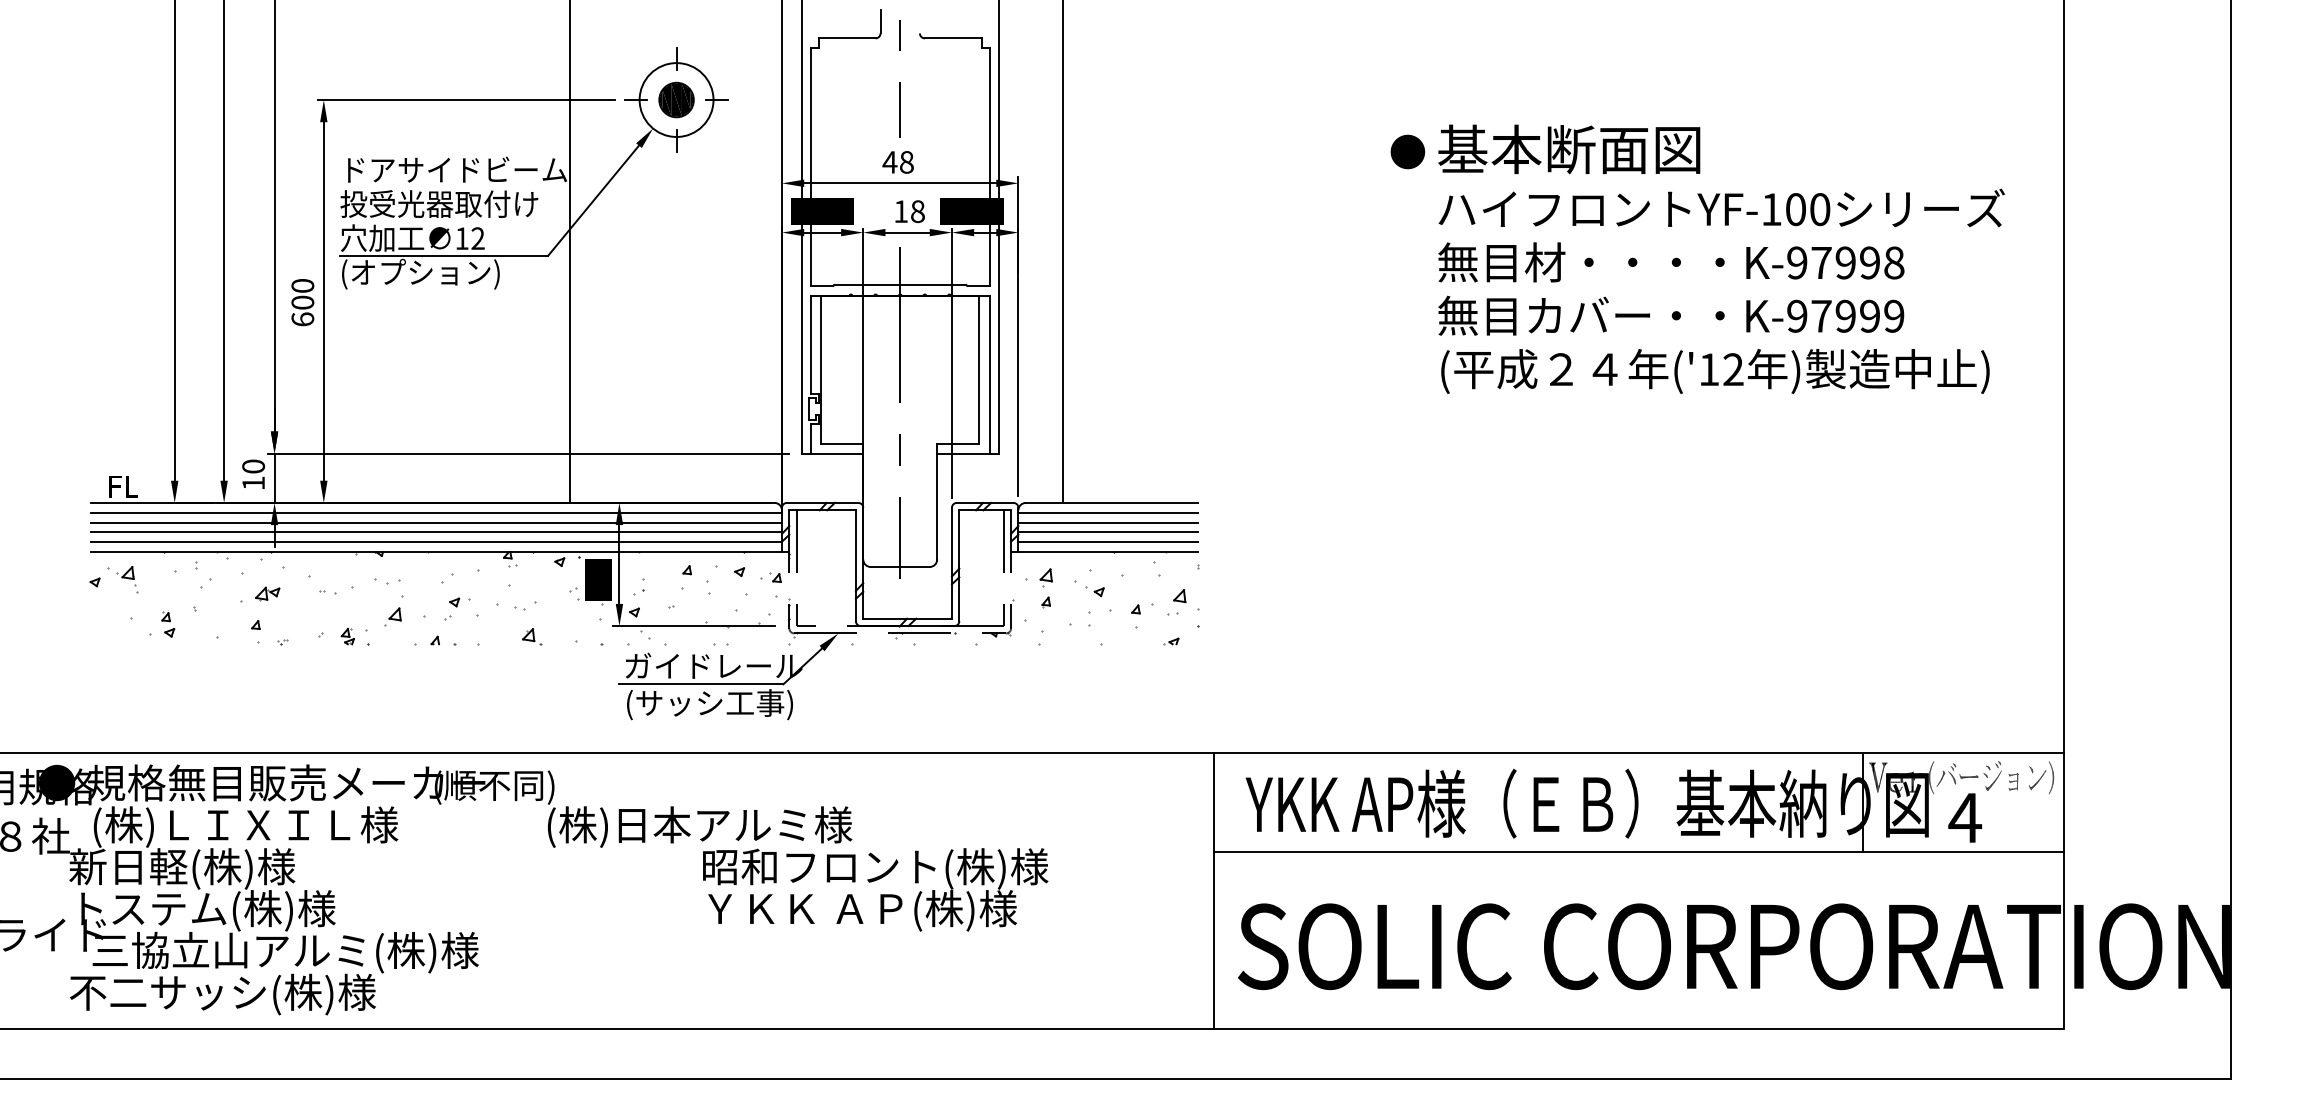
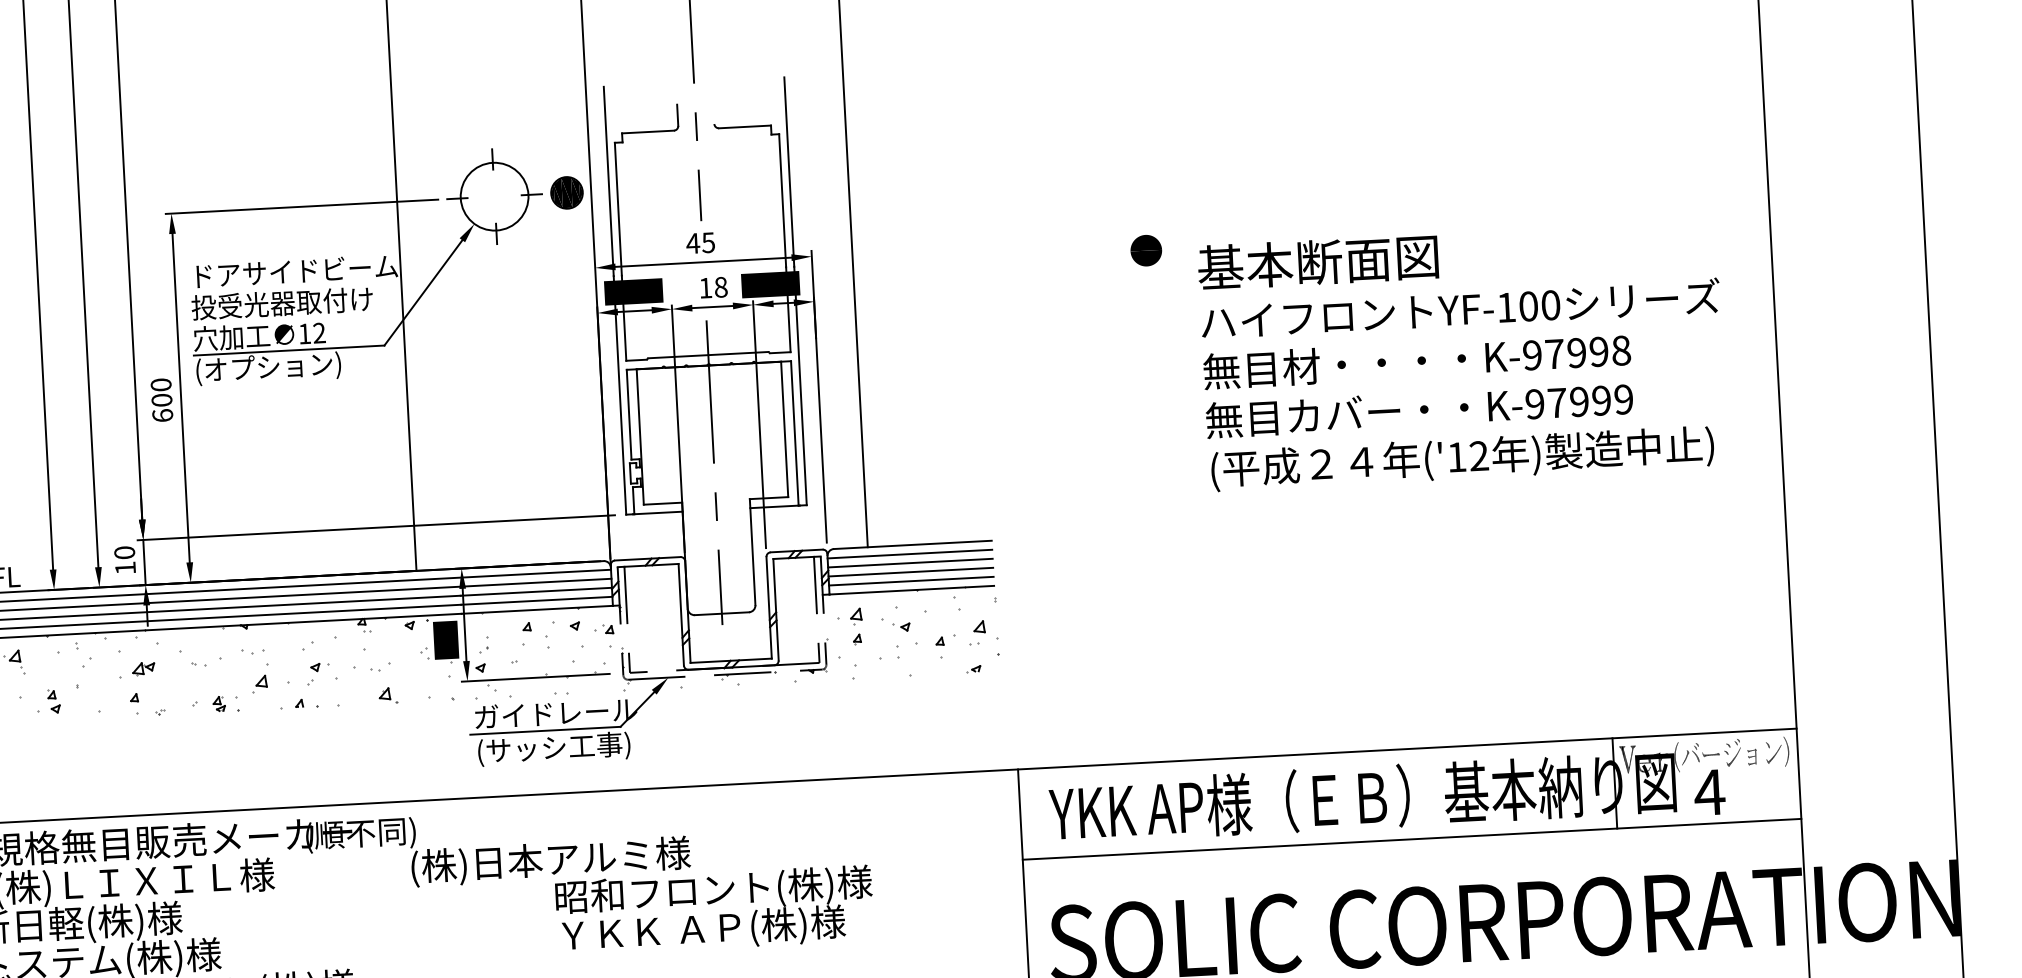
part: (676, 99) -> (566, 192), moved
part: (1407, 151) -> (1145, 250), moved
text: (906, 162) -> (708, 242), 48 -> 45
text: (1721, 258) -> (1462, 354), moved

